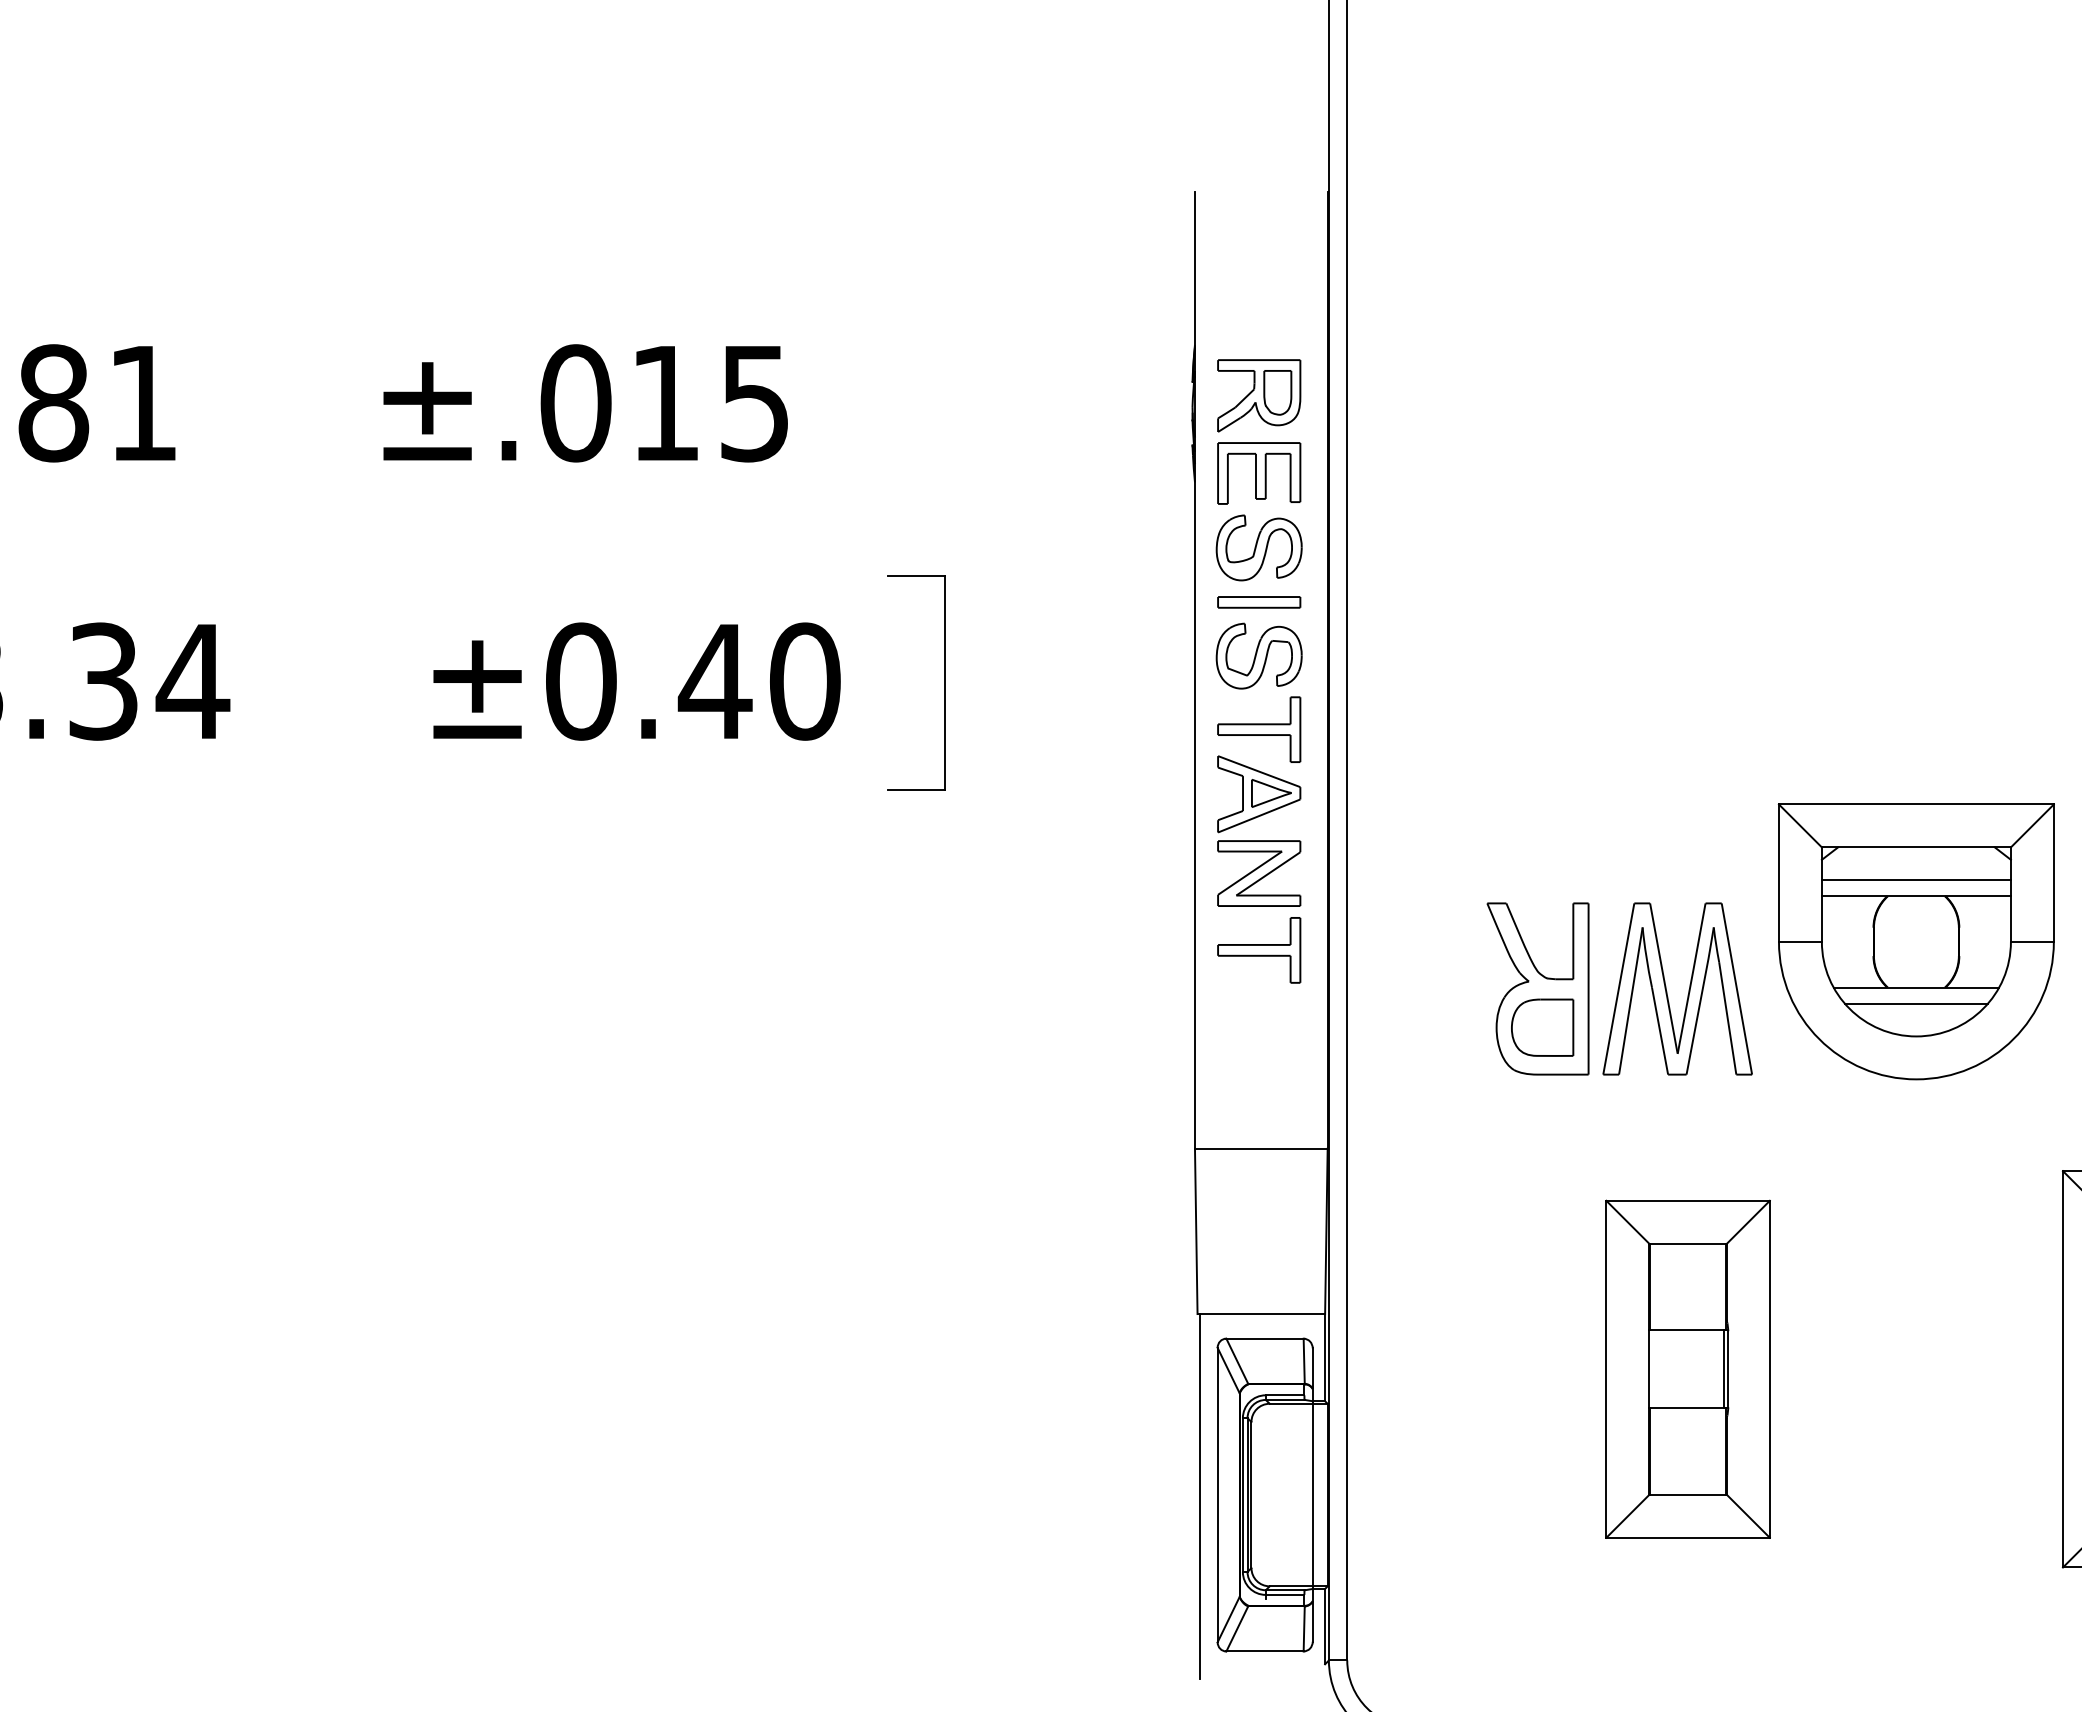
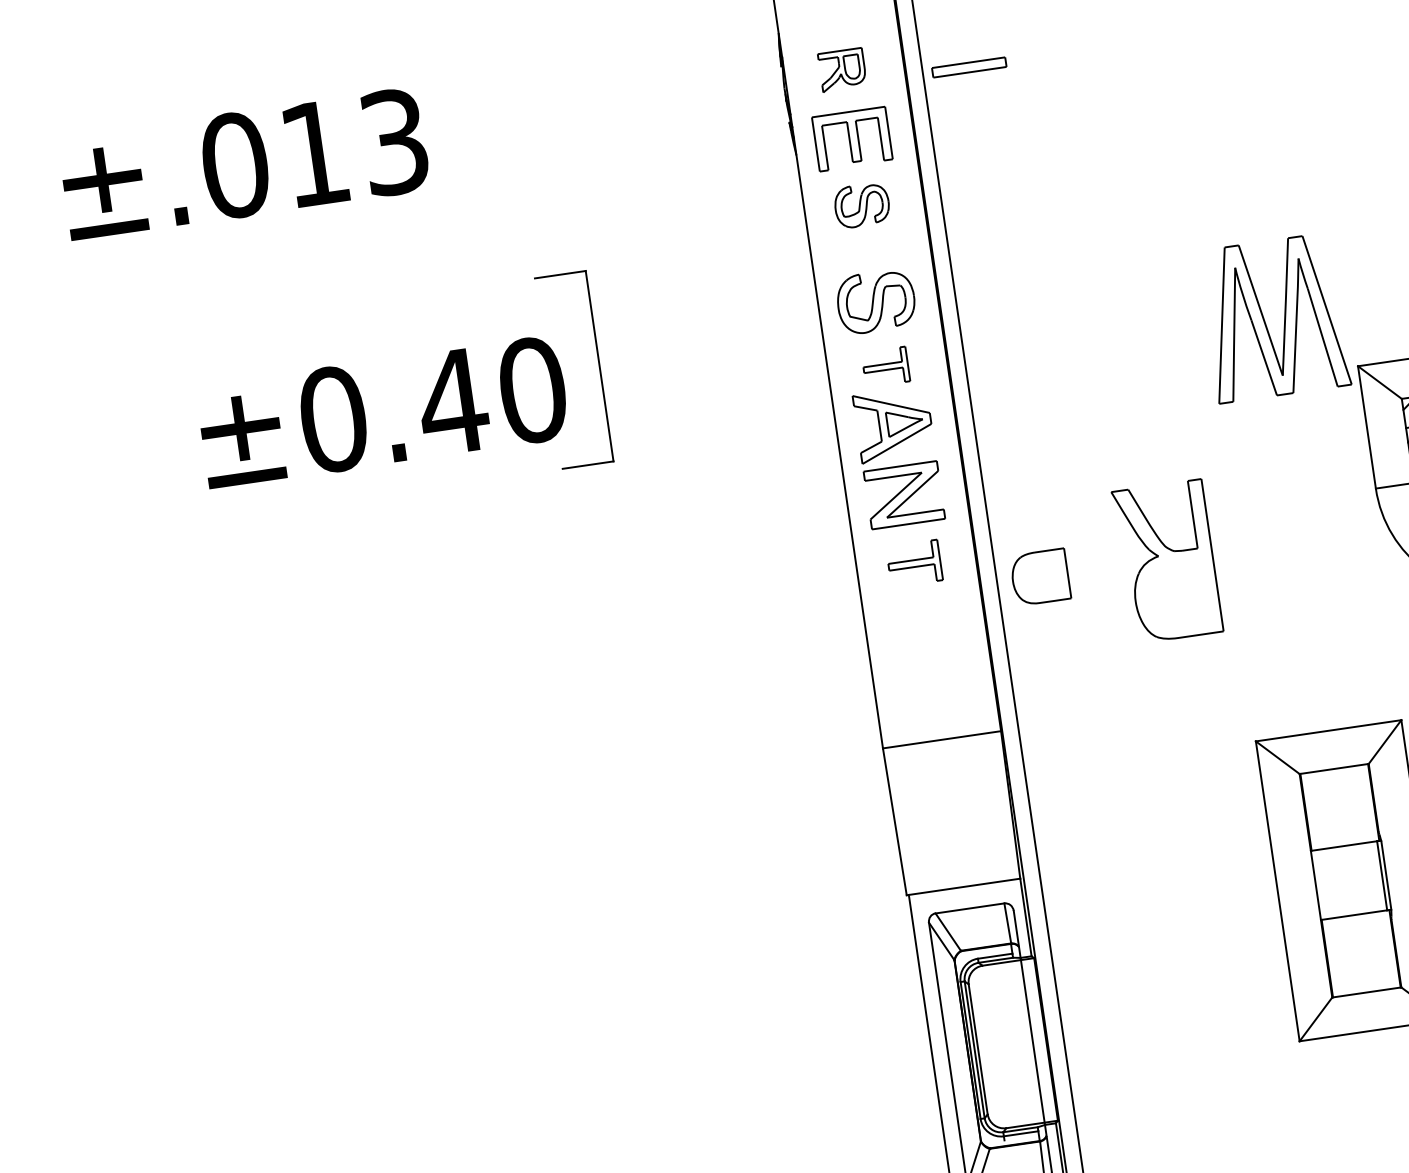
part: (1259, 395) -> (842, 69), size x0.6
text: (754, 403) -> (394, 142), ±.015 -> ±.013
part: (1258, 547) -> (861, 205), size x0.7
part: (1259, 602) -> (969, 67), moved
text: (636, 681) -> (382, 412), moved
part: (1259, 729) -> (885, 366), size x0.6
part: (1259, 950) -> (914, 563), size x0.7
part: (1667, 991) -> (1265, 321), moved
part: (1542, 1027) -> (1040, 577), moved

